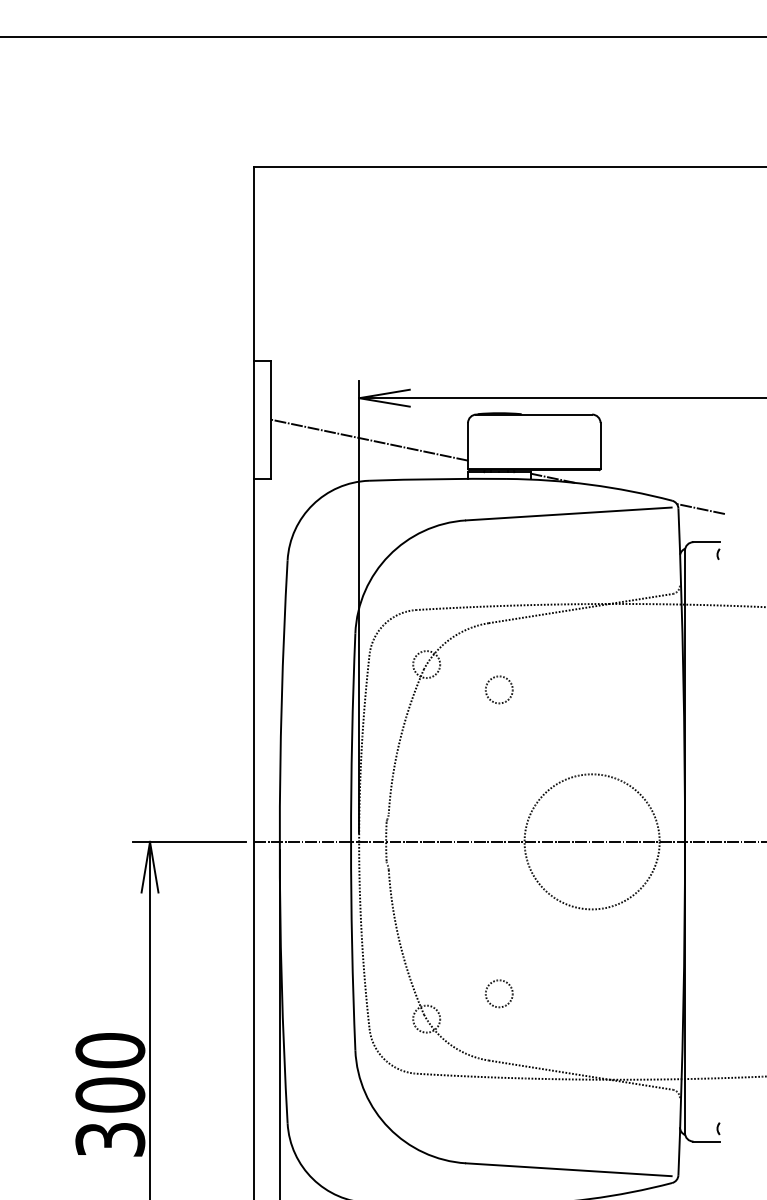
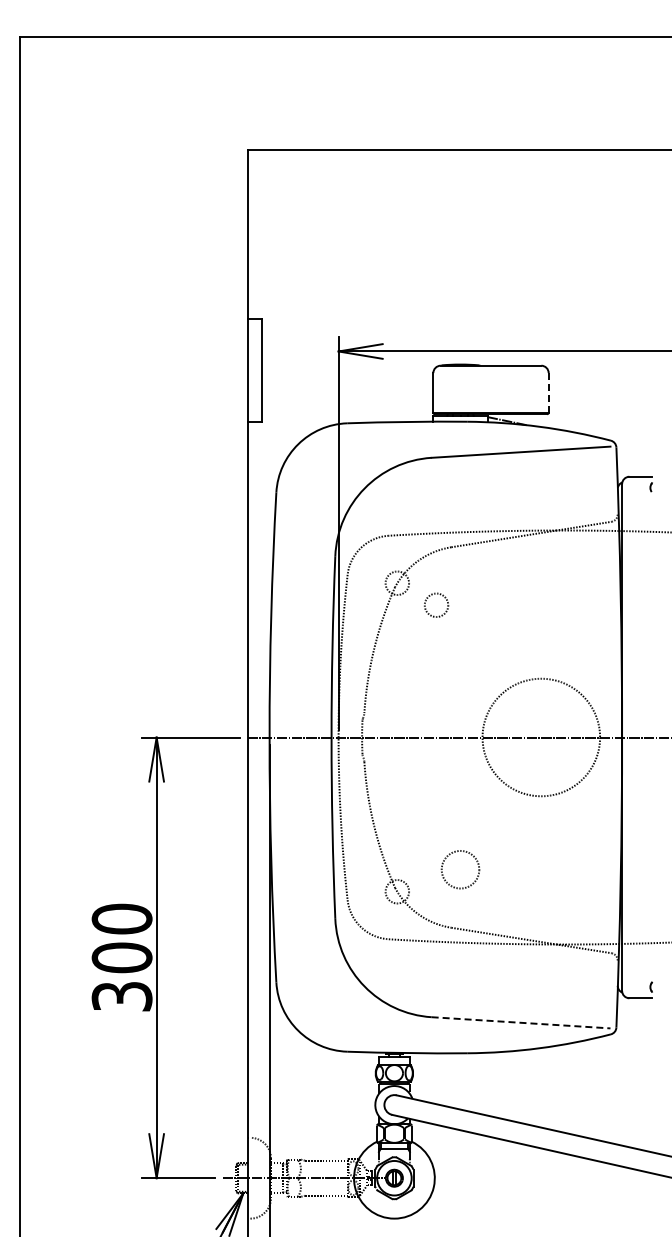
line: (369, 439) -> (347, 387), removed
line: (600, 446) -> (548, 393), solid -> dashed
line: (700, 508) -> (635, 447), removed
circle: (499, 688) -> (436, 604), moved
circle: (499, 993) -> (460, 869), size x1.6
line: (569, 1169) -> (521, 1022), solid -> dashed

